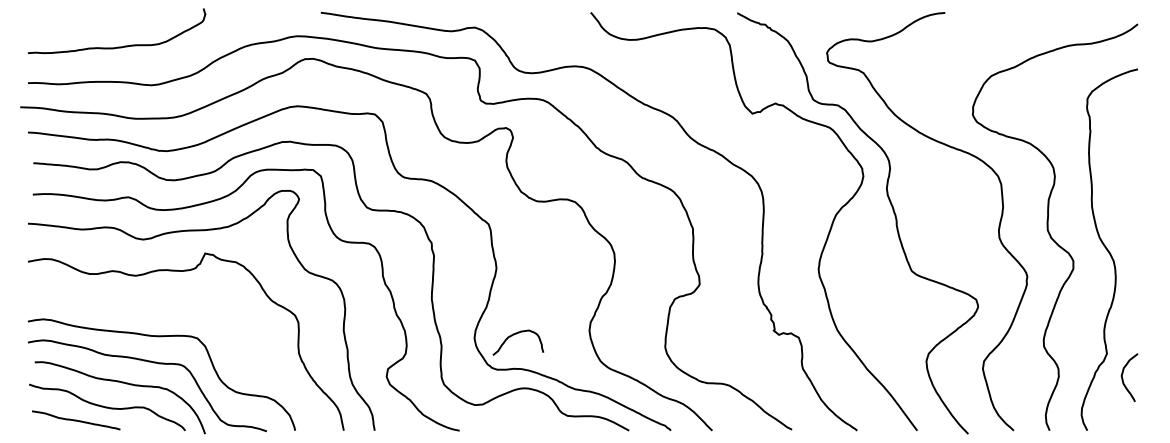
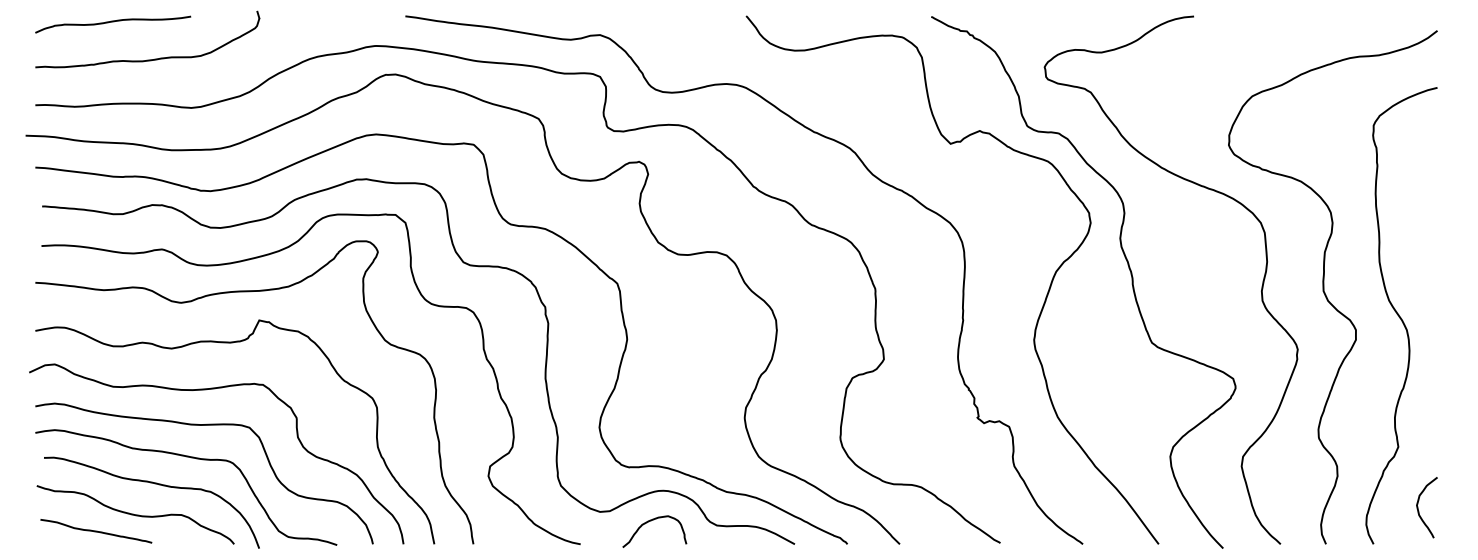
curve: (89, 17) -> (113, 22), added
curve: (169, 308) -> (214, 389), added
curve: (514, 335) -> (649, 522), moved
curve: (1123, 378) -> (1419, 508), moved

